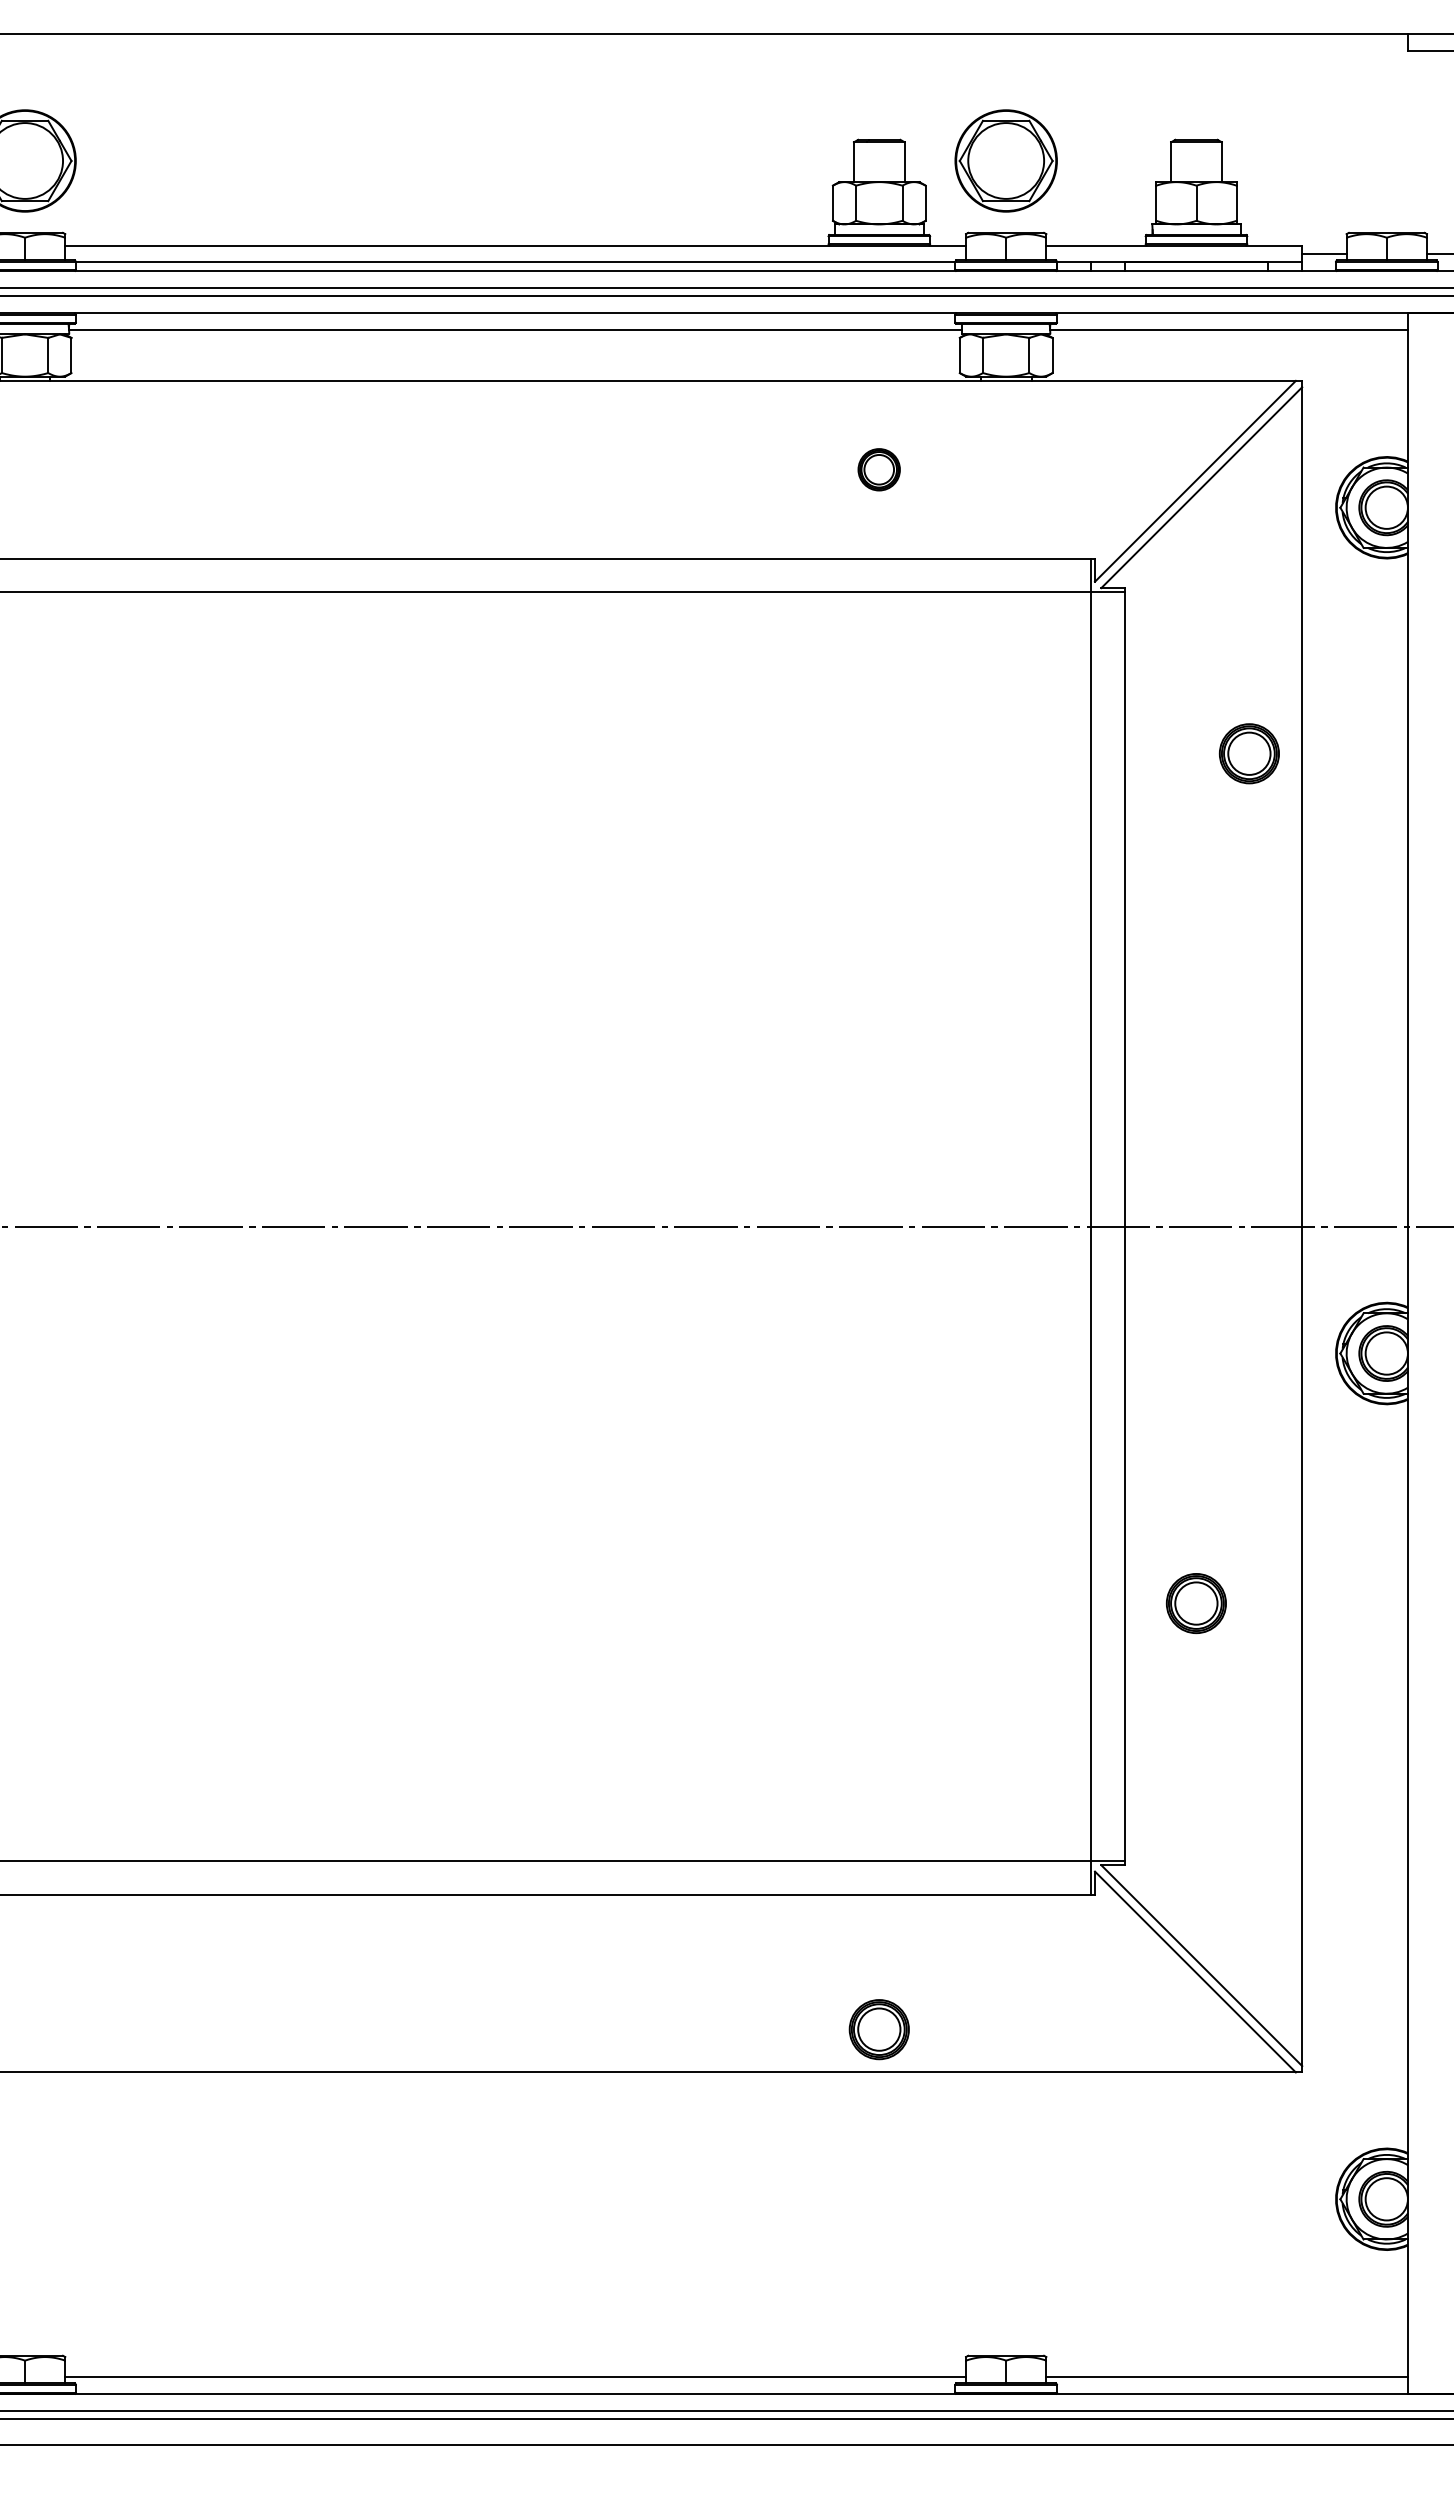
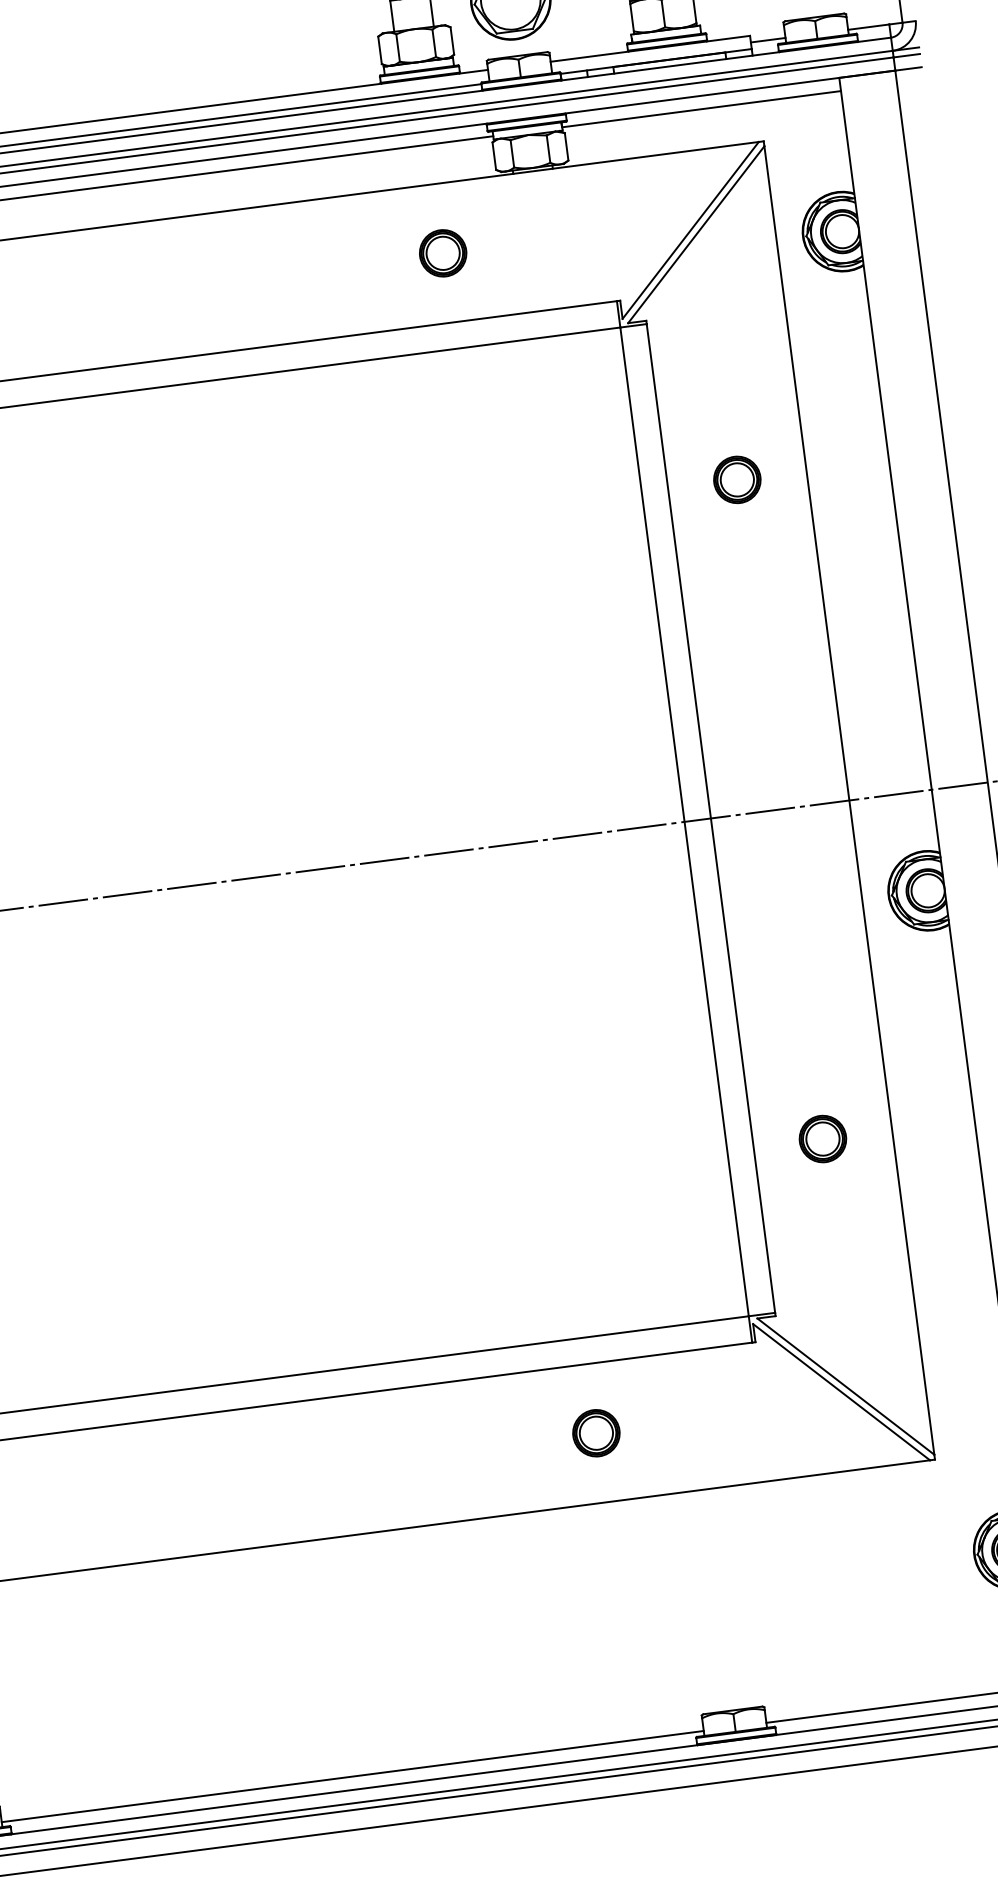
part: (878, 469) -> (442, 253), size x1.43
part: (1248, 753) -> (736, 479), moved
part: (1195, 1603) -> (822, 1139), moved
part: (878, 2029) -> (595, 1433), moved

